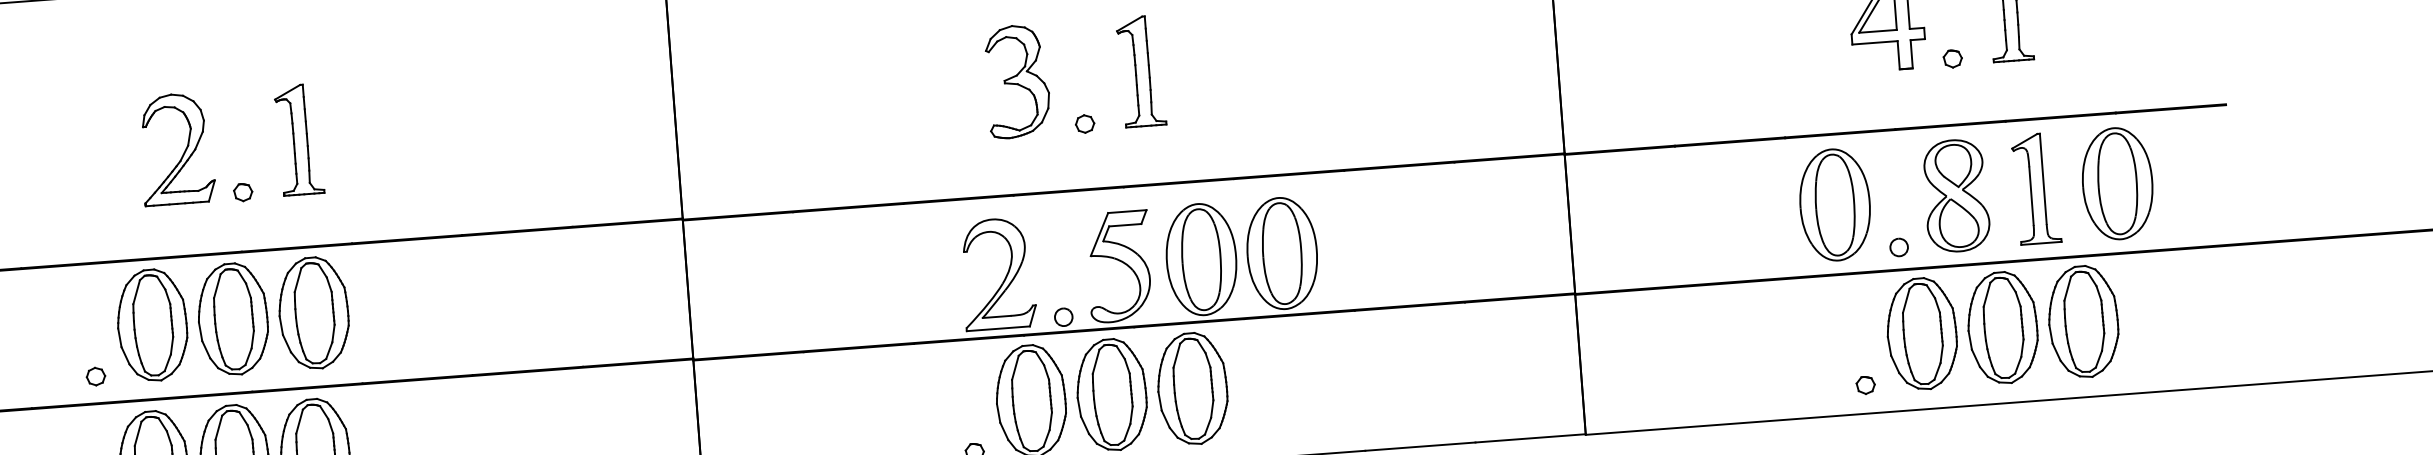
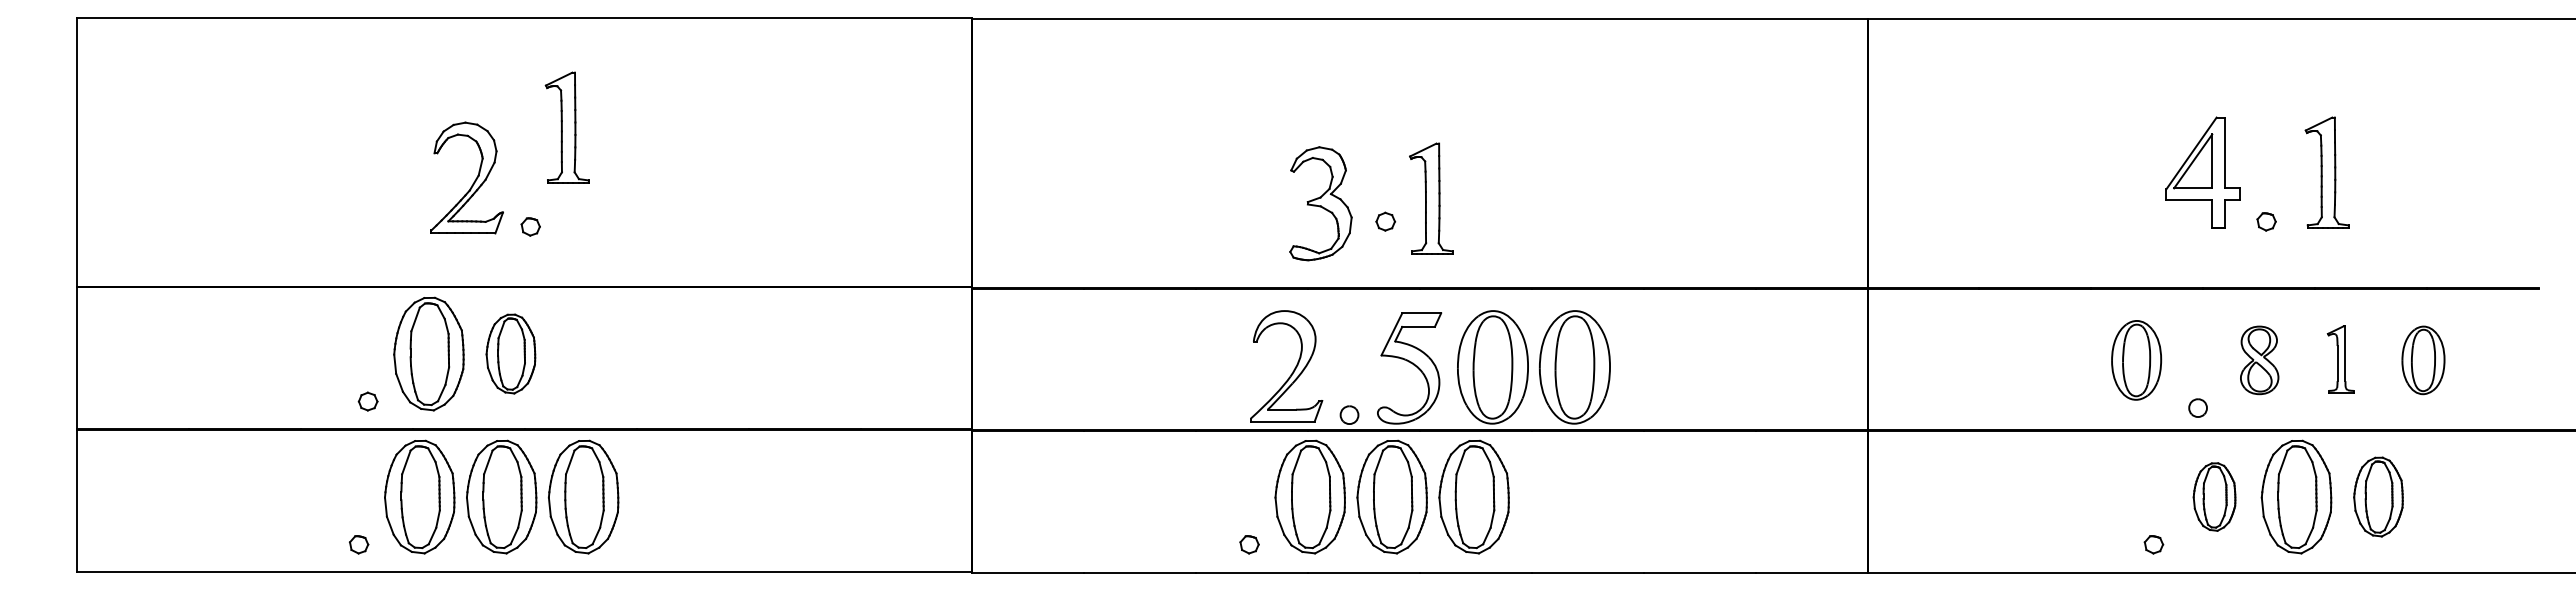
part: (1141, 71) -> (1431, 198), moved
part: (1017, 81) -> (1320, 203), moved
part: (298, 139) -> (566, 127), moved
part: (2117, 183) -> (2423, 360), size x0.6
part: (2035, 189) -> (2340, 359), size x0.6
part: (1956, 196) -> (2259, 360), size x0.6
part: (1834, 205) -> (2136, 360), size x0.7
part: (313, 312) -> (592, 353), removed
part: (232, 318) -> (510, 353), size x0.7
part: (2083, 321) -> (2378, 496), size x0.7
part: (1921, 333) -> (2214, 496), size x0.6

